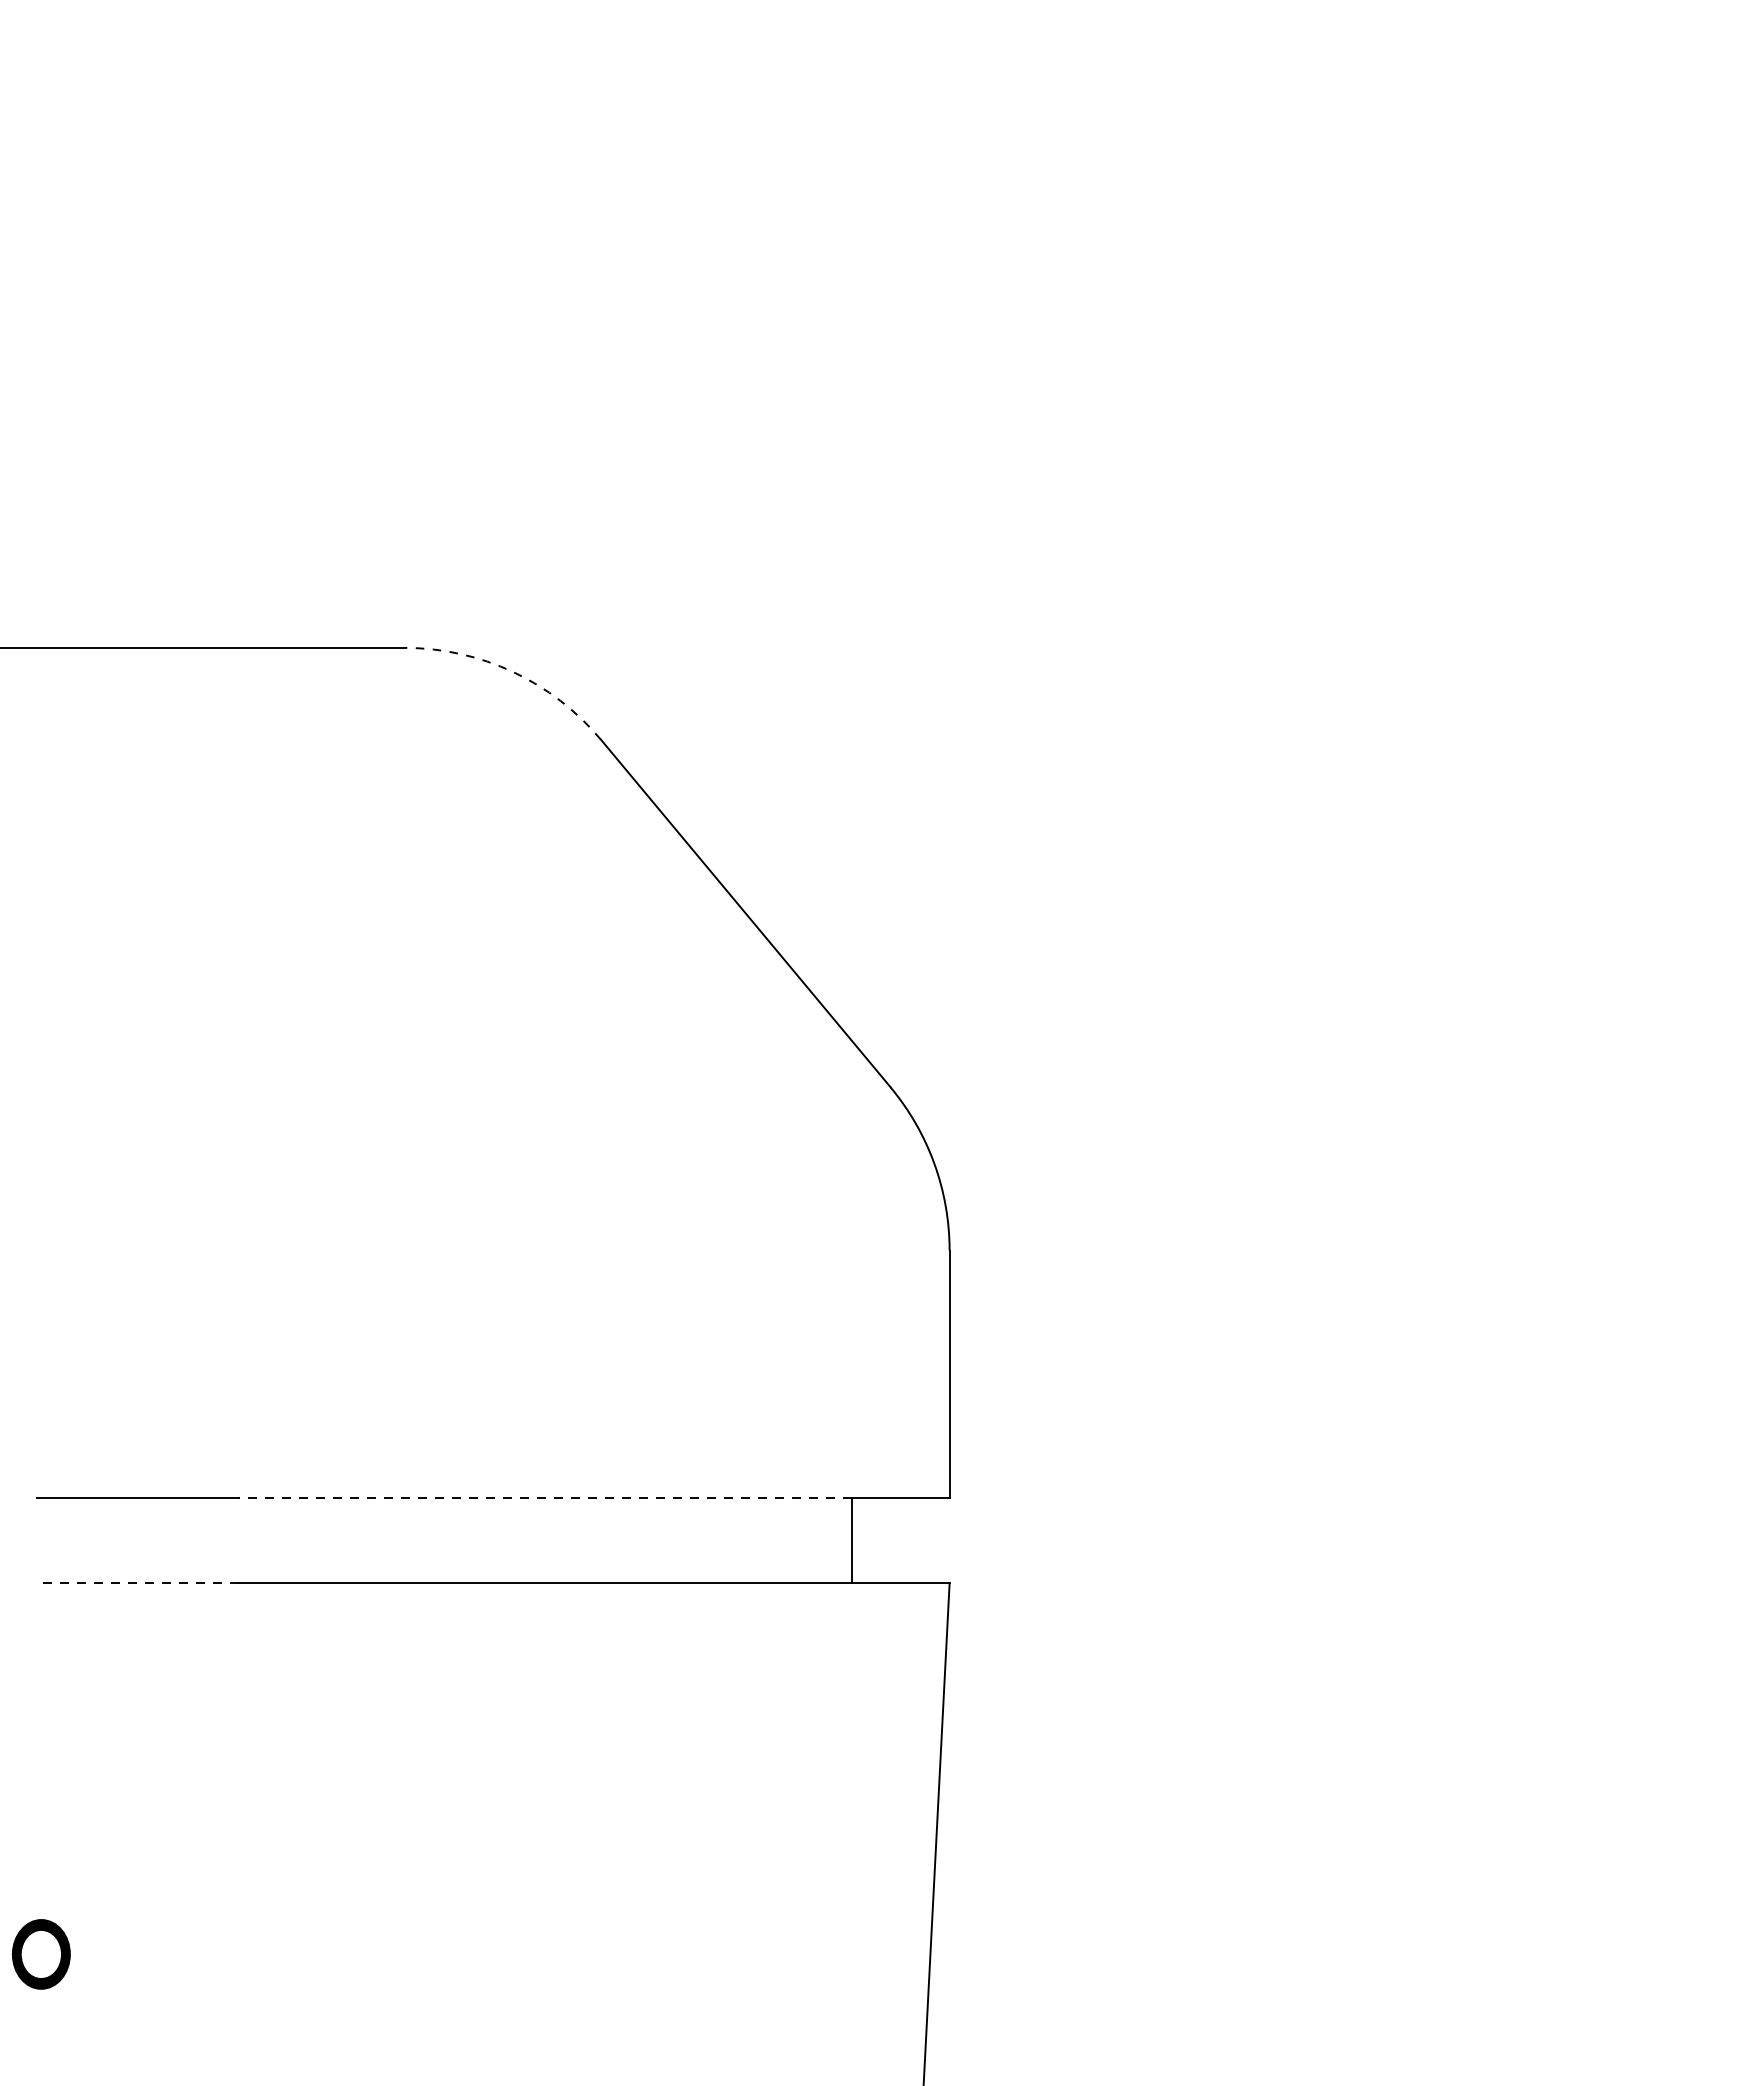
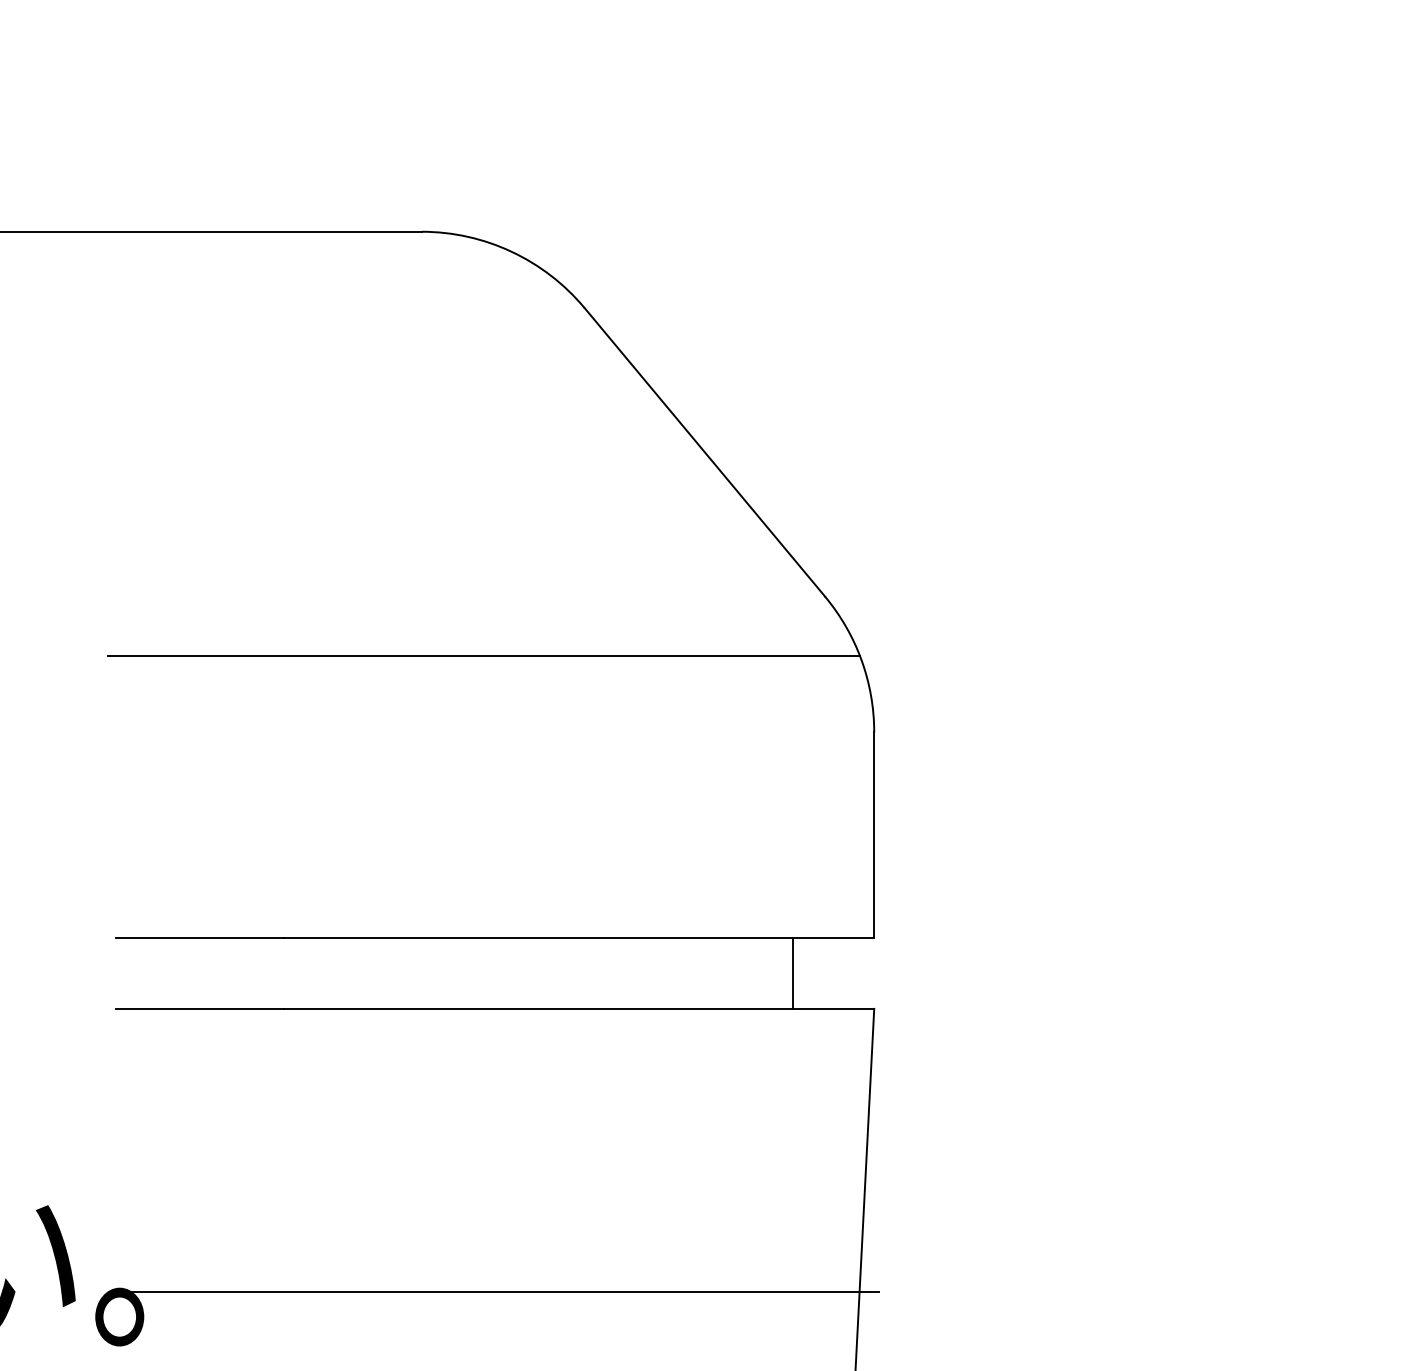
arc: (513, 671) -> (511, 251), dashed -> solid
line: (479, 1158) -> (483, 655), added
line: (545, 1498) -> (538, 938), dashed -> solid
line: (137, 1583) -> (199, 1008), dashed -> solid
line: (502, 1923) -> (502, 1291), added

